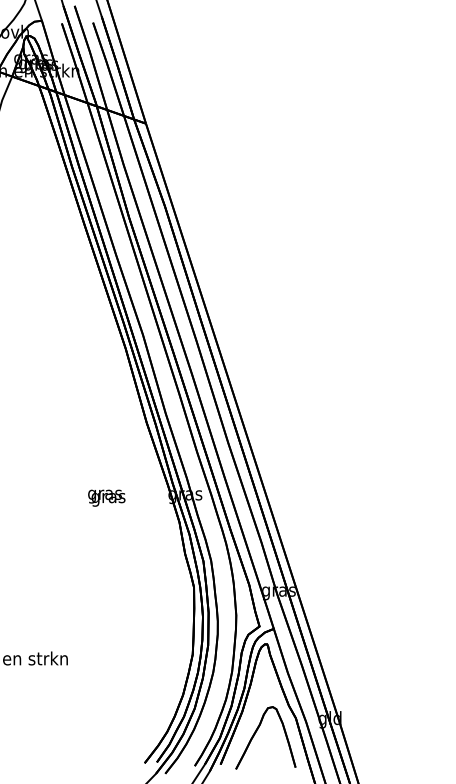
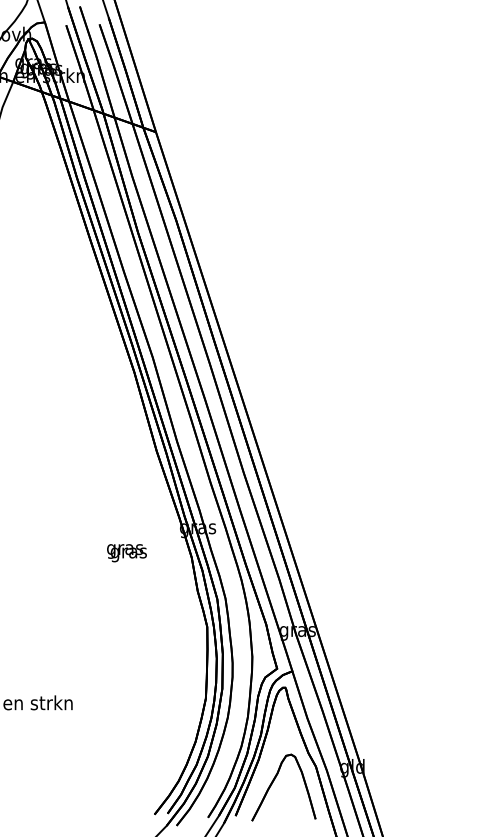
text: (106, 497) -> (126, 552), moved

